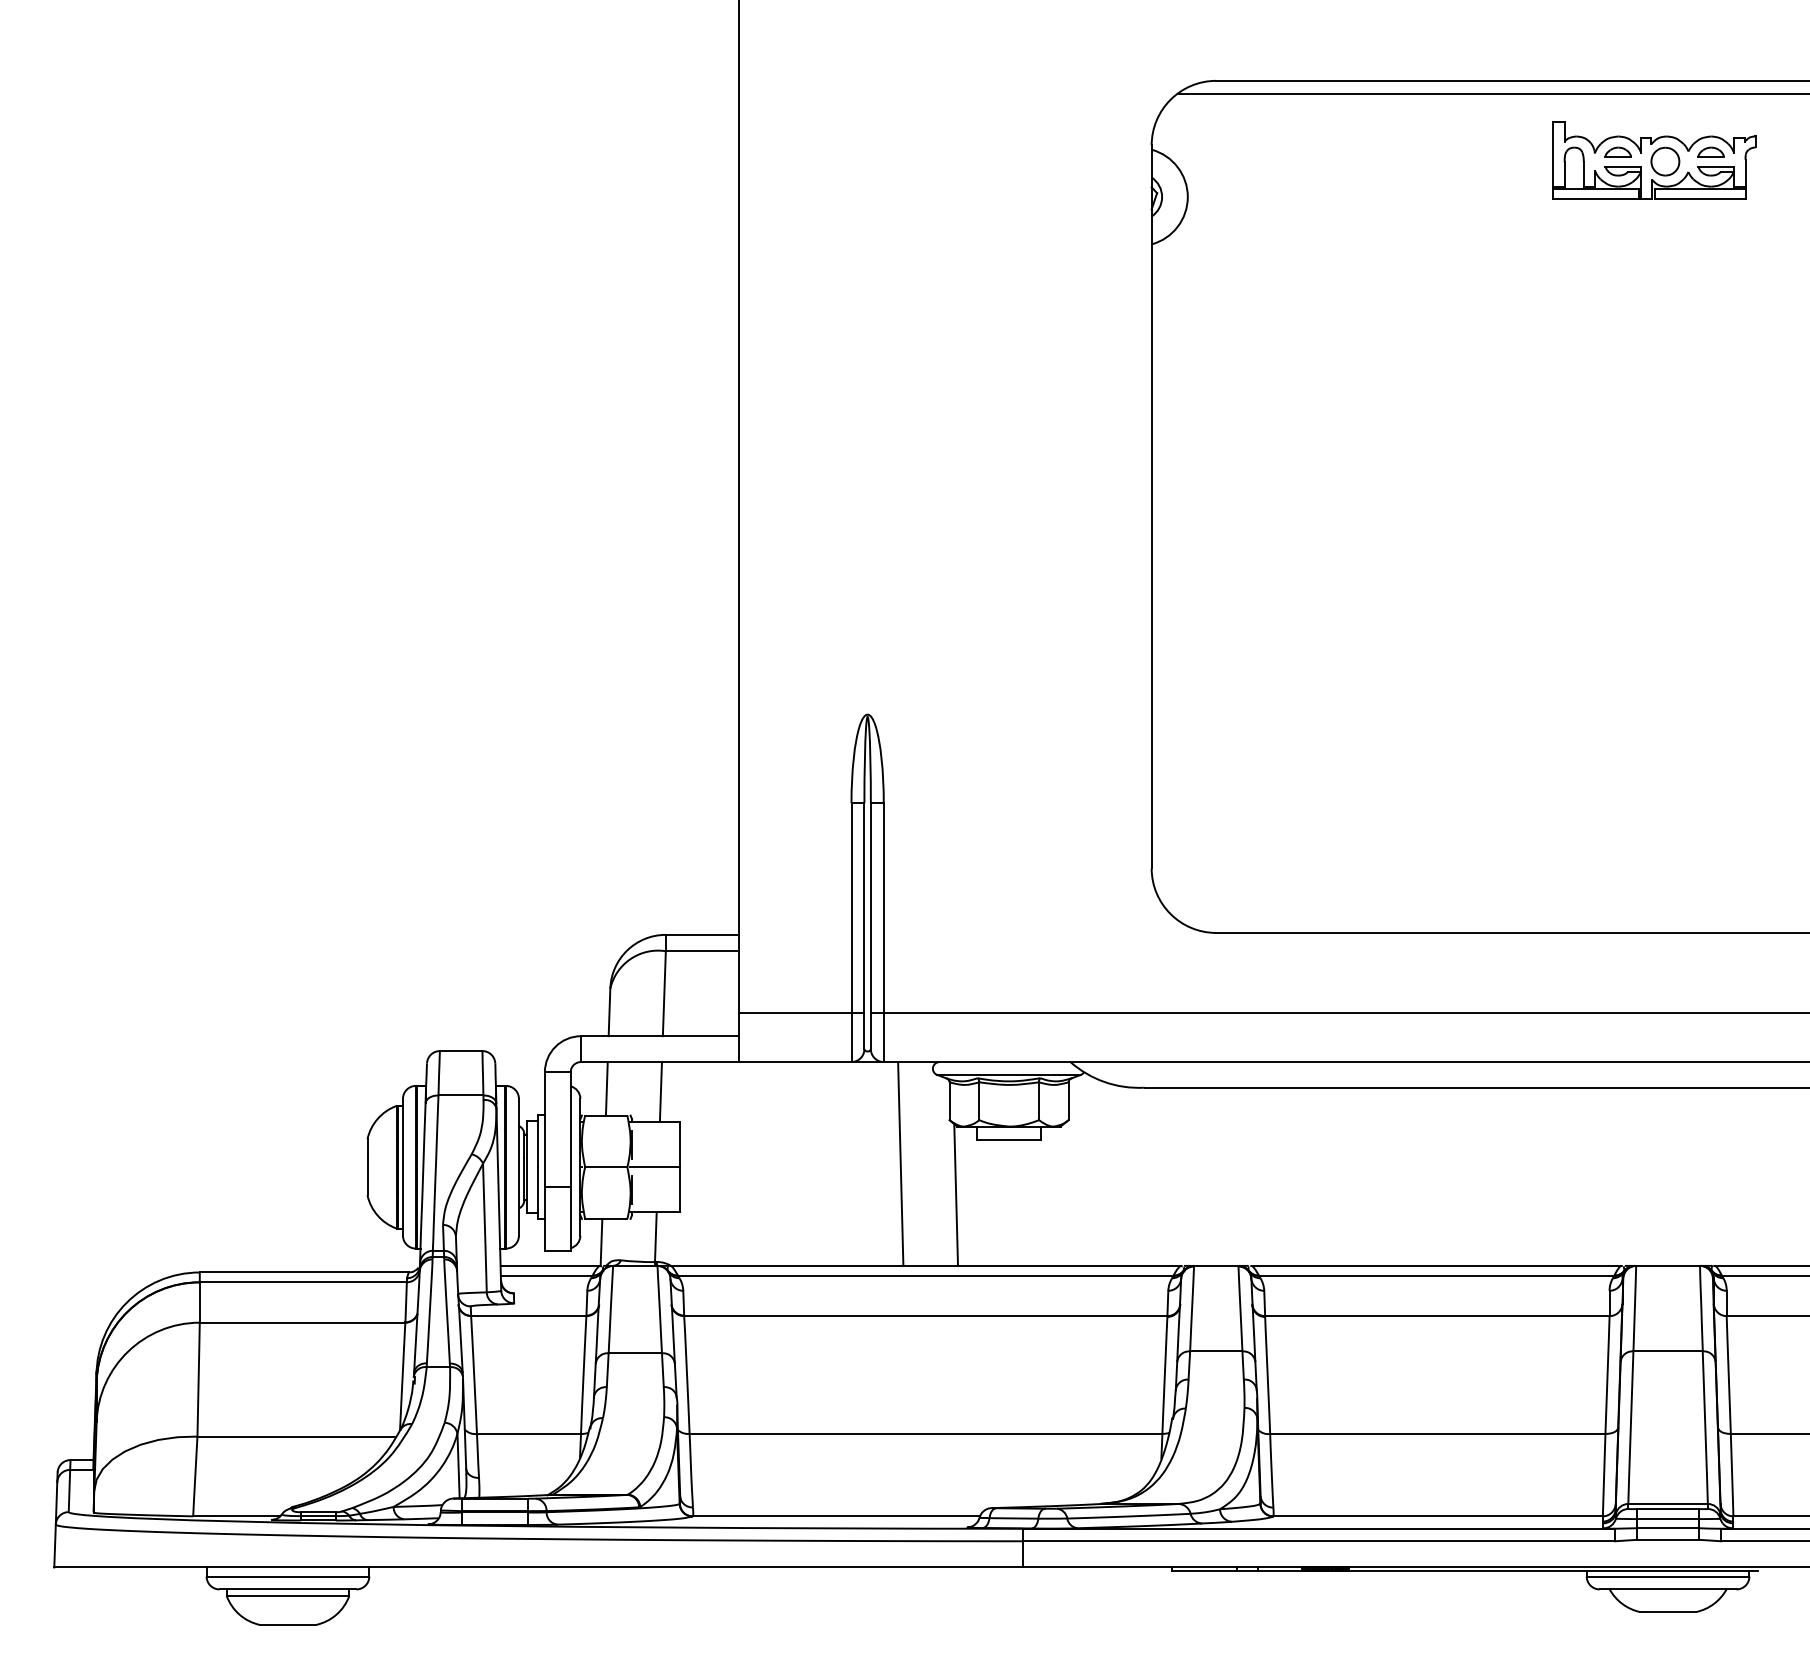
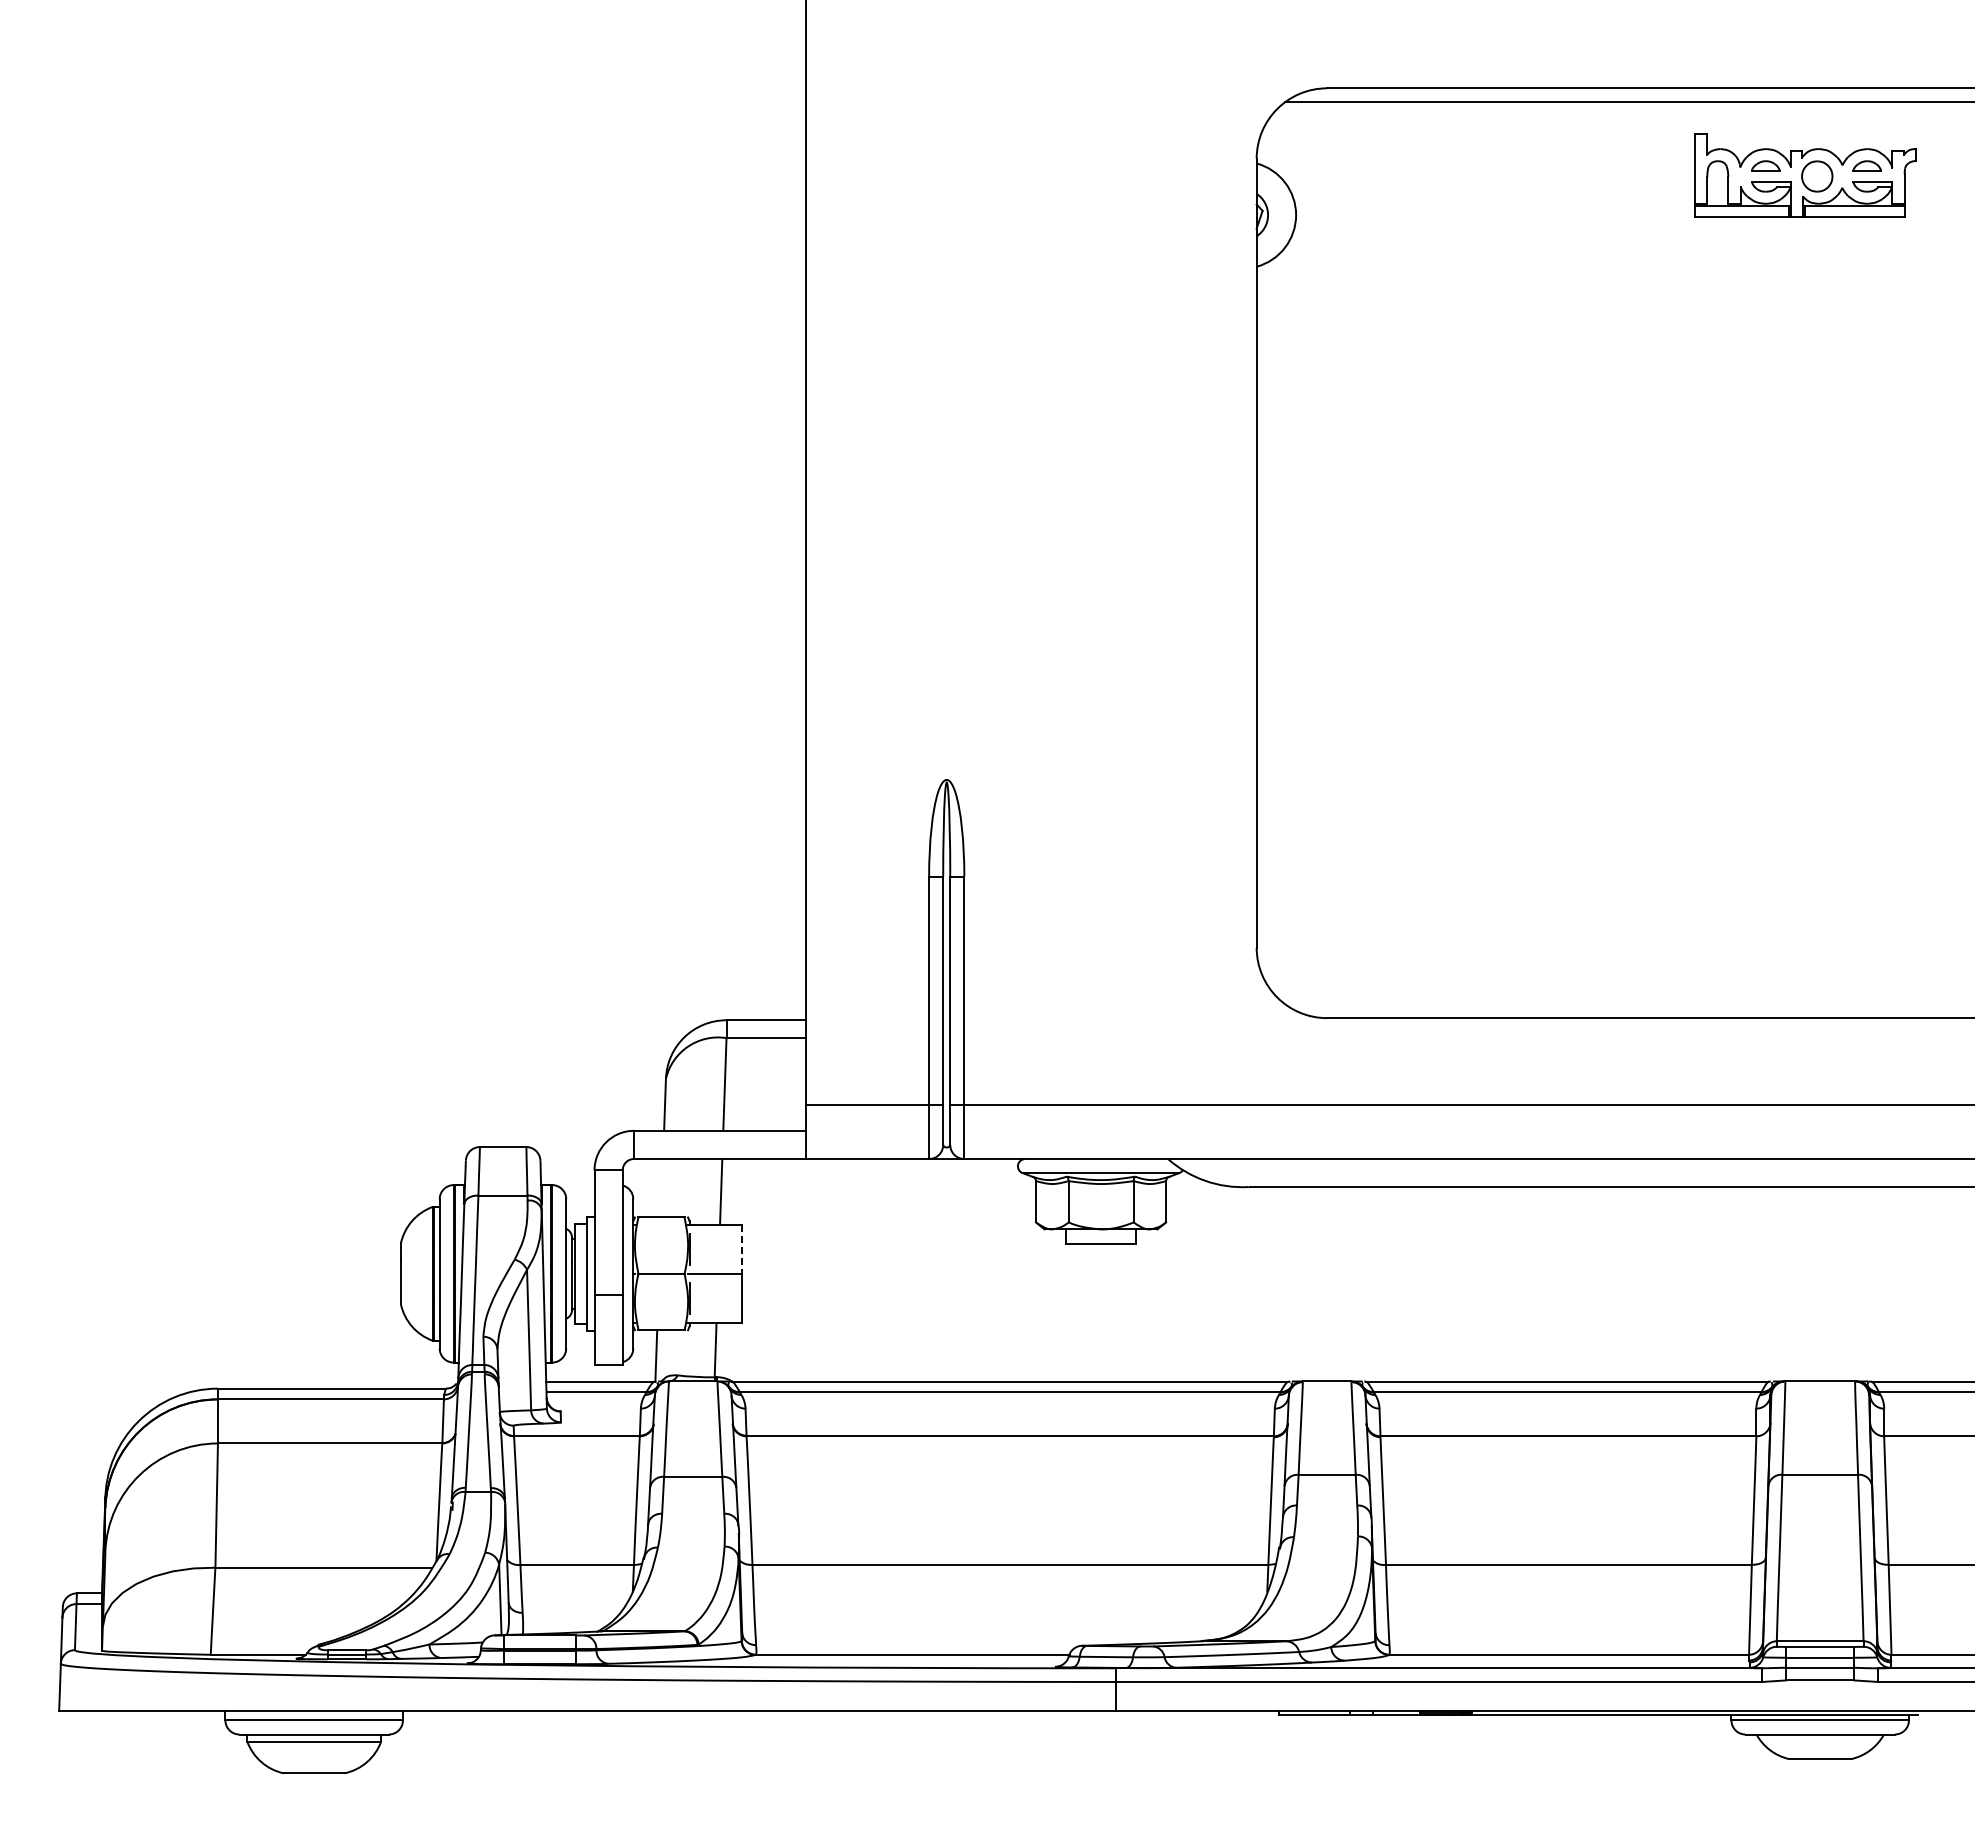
line: (607, 1089) -> (662, 1188), removed
line: (680, 1144) -> (742, 1249), solid -> dashed
line: (900, 1164) -> (982, 1270), removed
line: (956, 1194) -> (1043, 1303), removed

